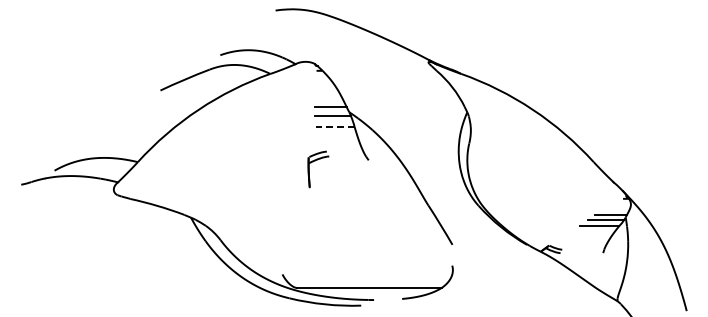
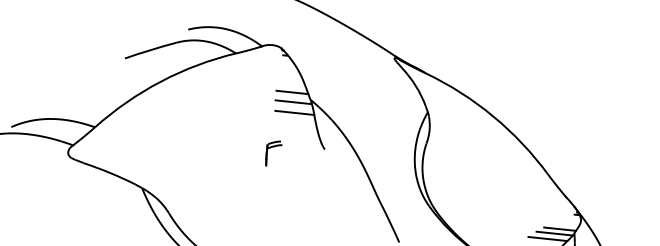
line: (335, 126) -> (295, 112), dashed -> solid
part: (317, 169) -> (272, 153), size x0.71

